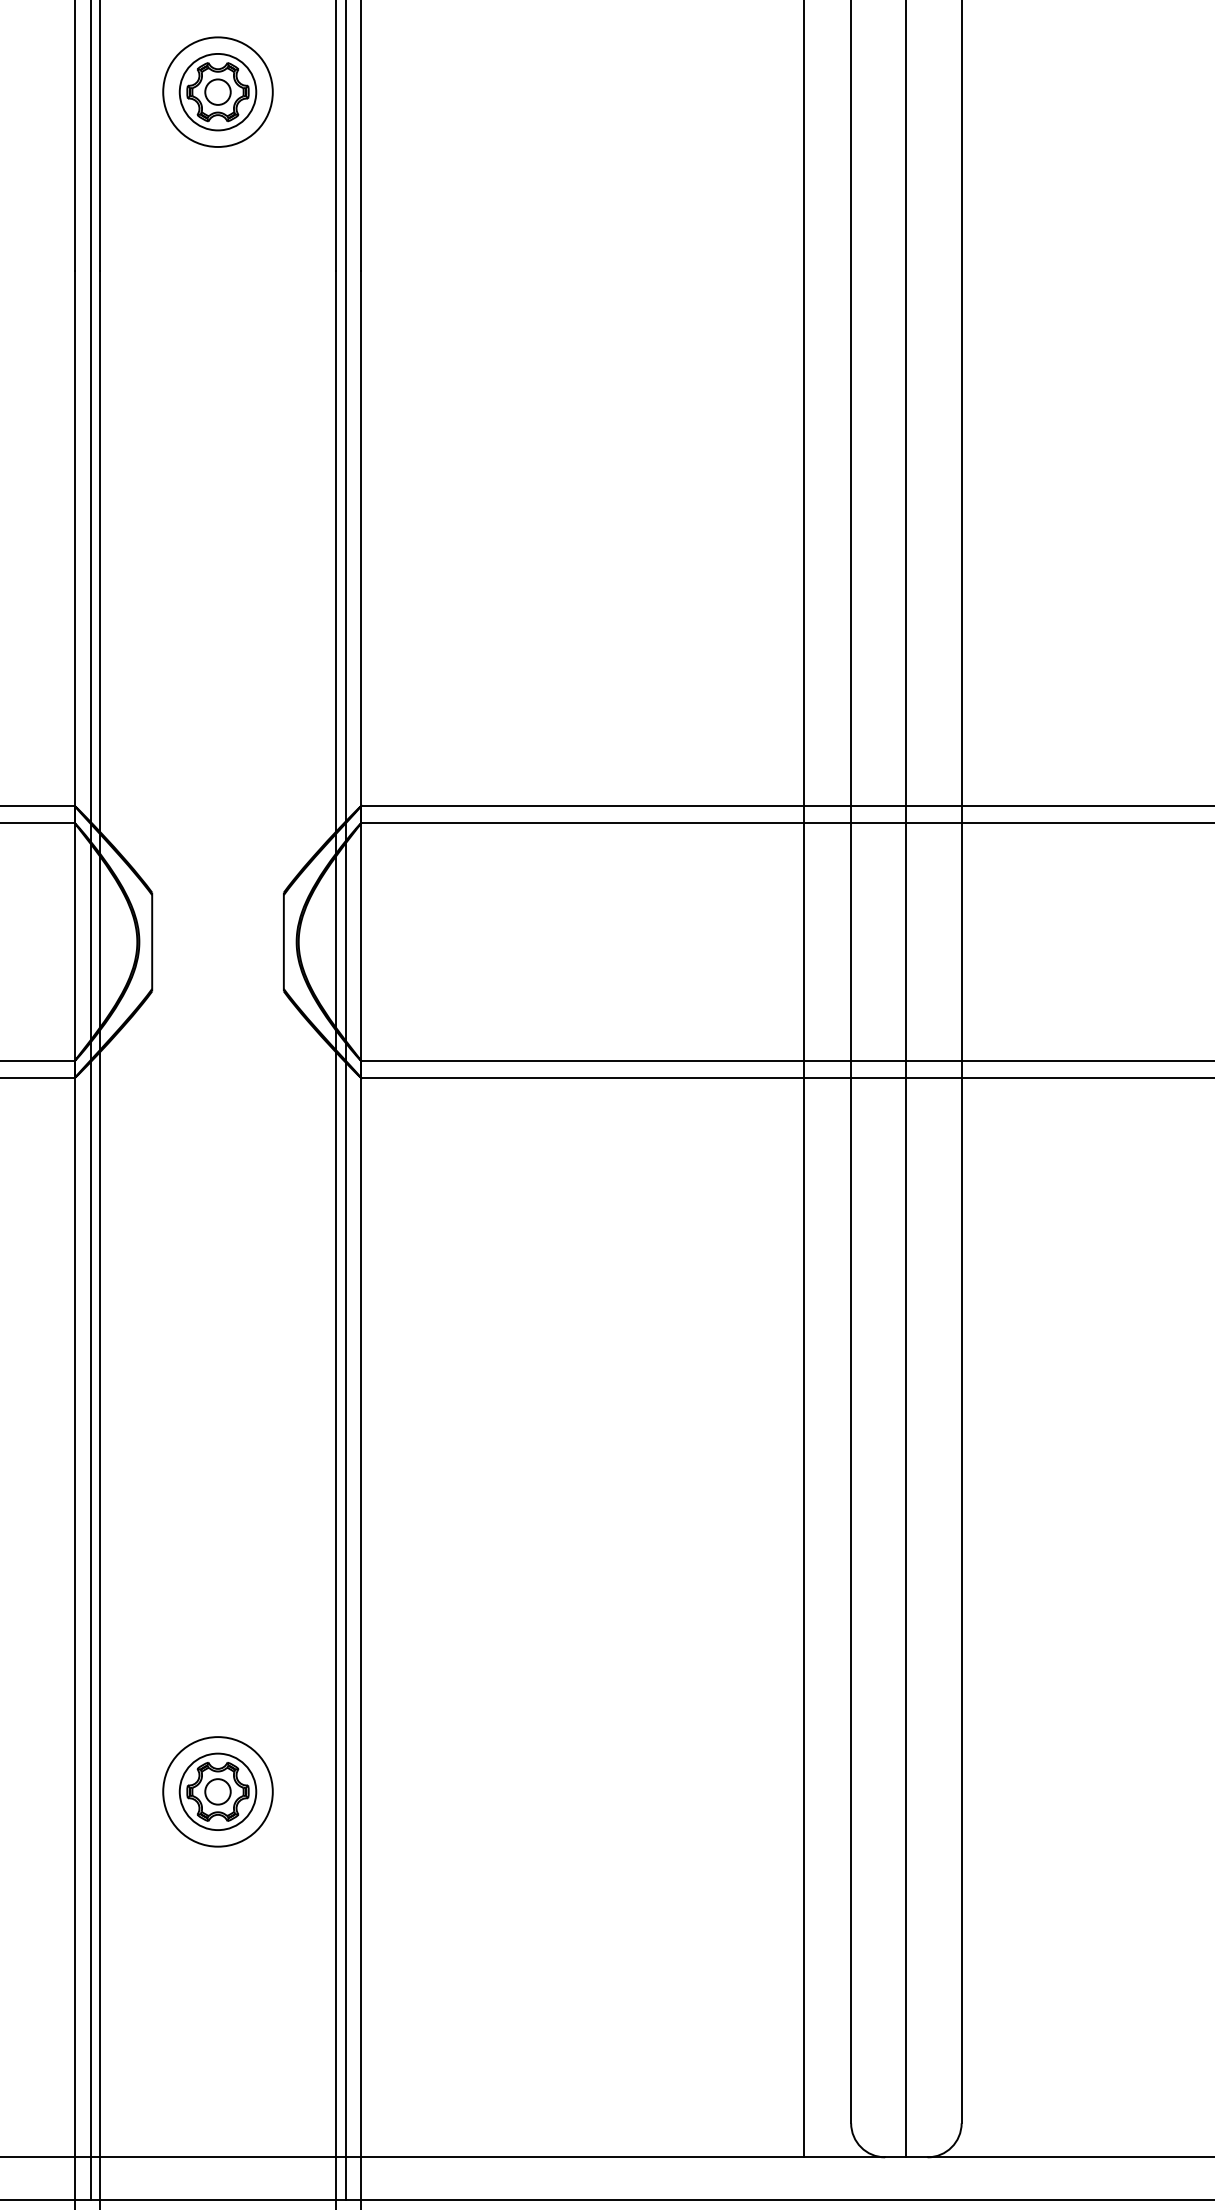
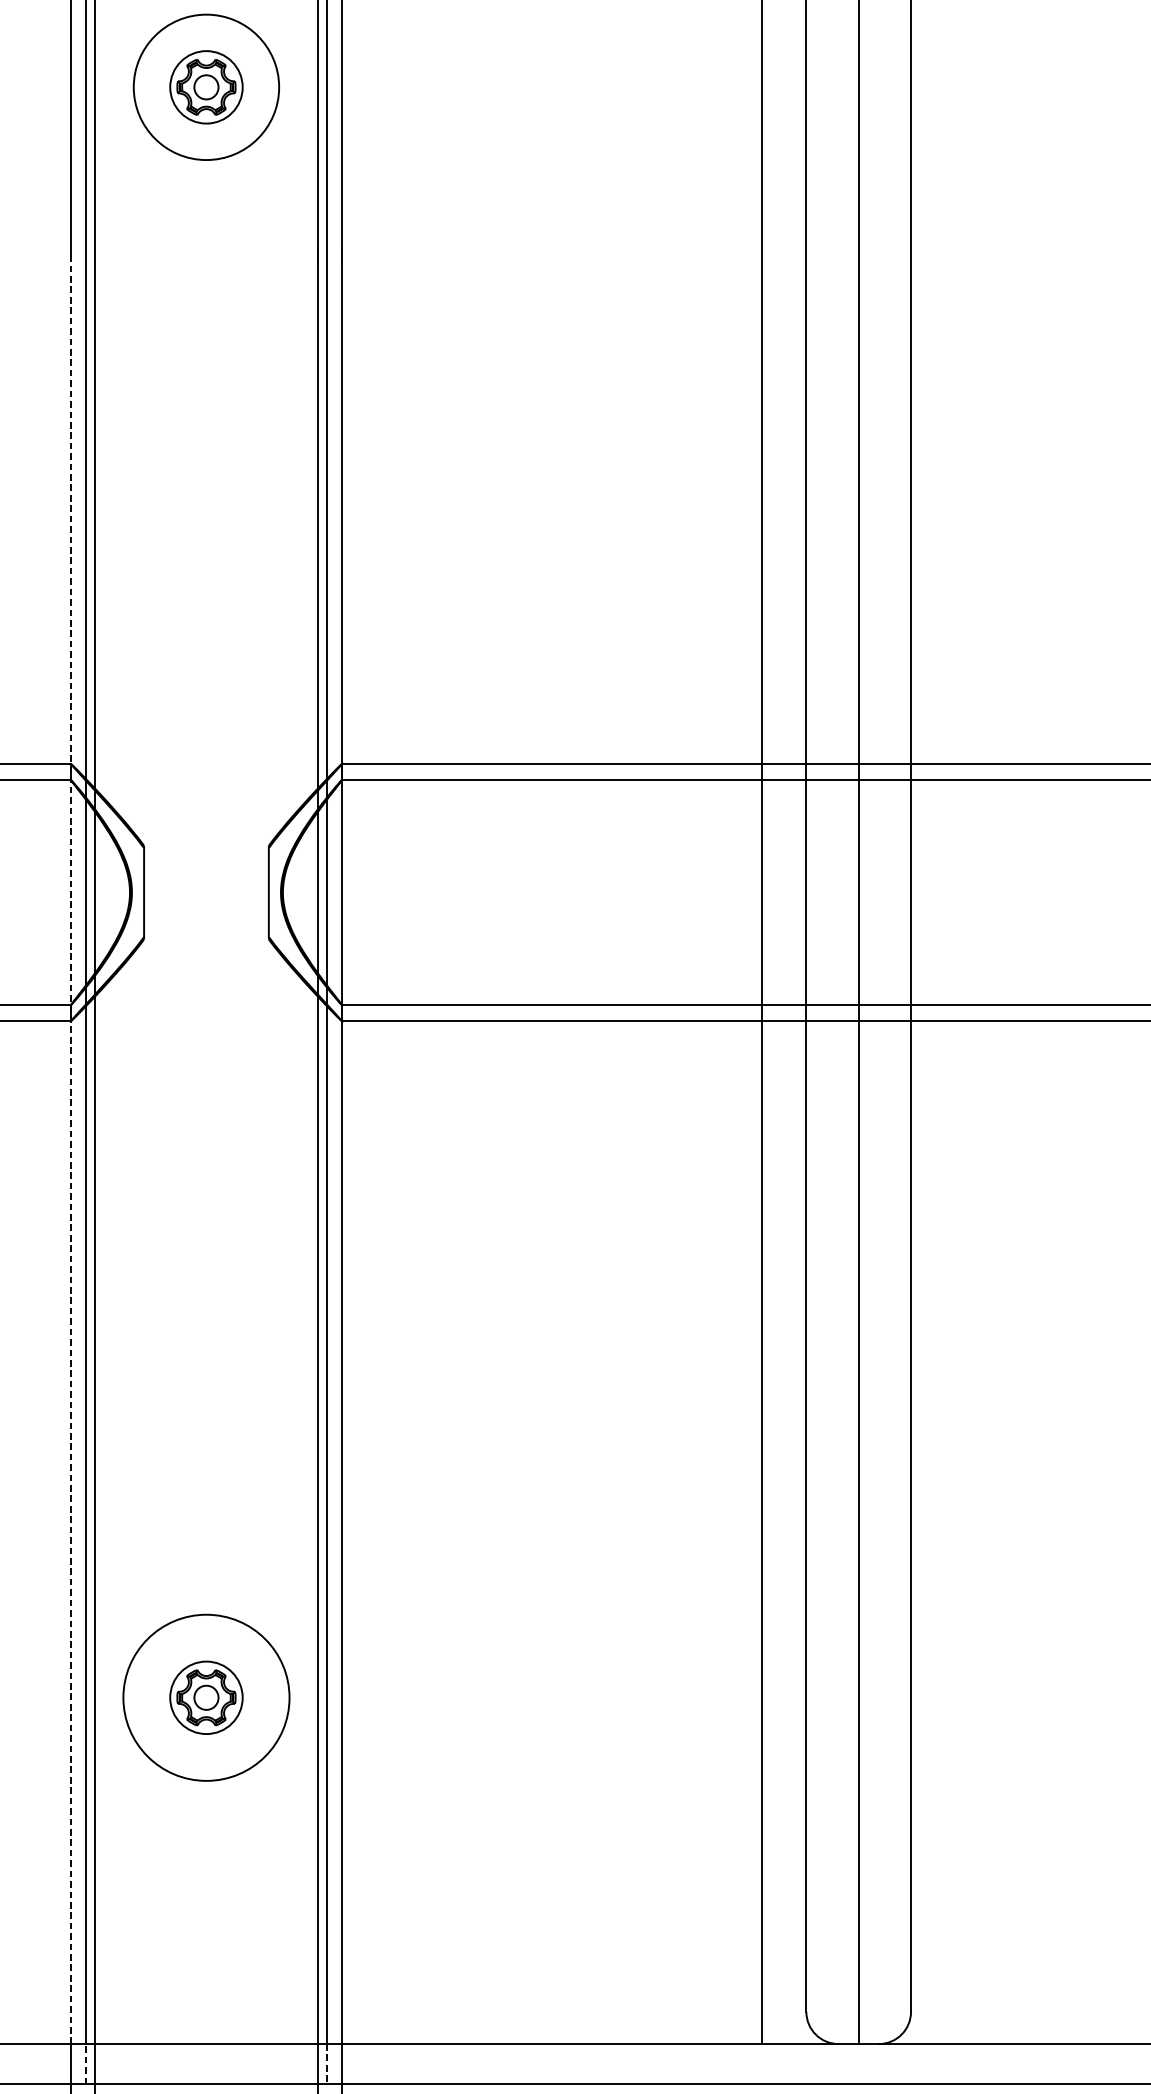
circle: (217, 91) -> (205, 86), size x1.4
line: (74, 1213) -> (70, 1149), solid -> dashed
circle: (217, 1791) -> (205, 1697), size x1.6
line: (90, 2178) -> (85, 2064), solid -> dashed
line: (345, 2179) -> (327, 2065), solid -> dashed

